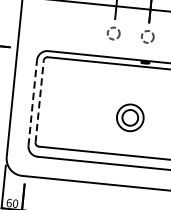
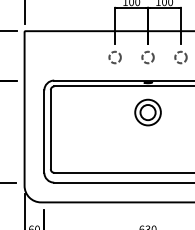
line: (39, 101) -> (50, 129), dashed -> solid
line: (32, 102) -> (44, 131), dashed -> solid
part: (129, 117) -> (147, 112), moved

